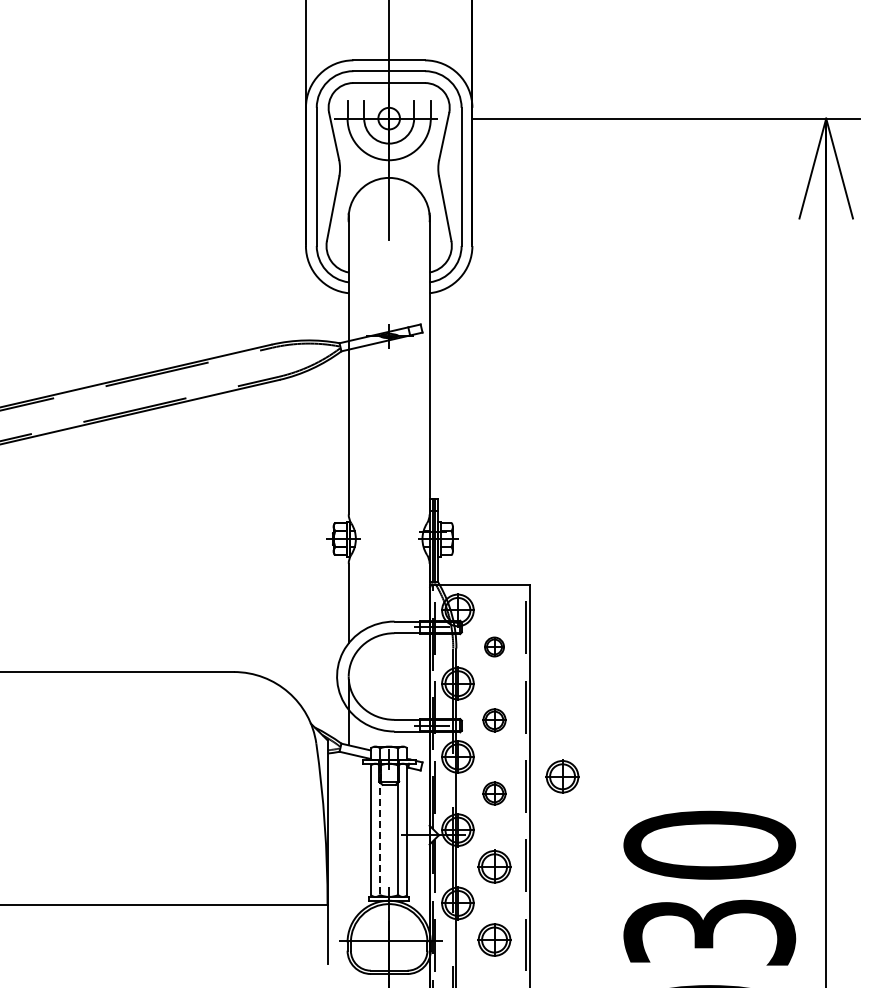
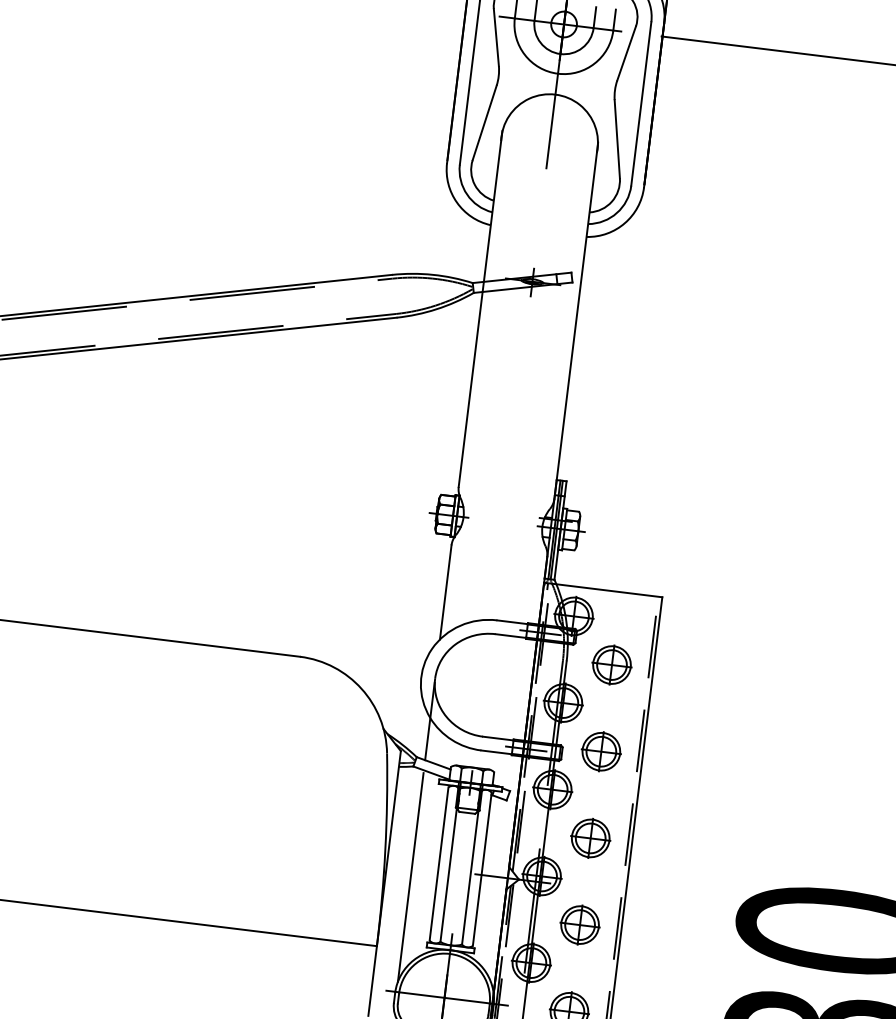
part: (494, 646) -> (612, 664), size x1.67
part: (494, 720) -> (601, 751), size x1.43
part: (562, 776) -> (673, 828), removed
part: (494, 793) -> (590, 838), size x1.43
line: (380, 830) -> (450, 865), dashed -> solid
line: (348, 844) -> (410, 877), added

